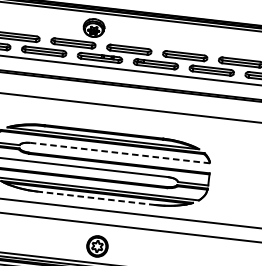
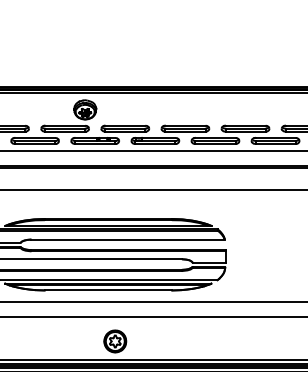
line: (120, 153) -> (128, 239), dashed -> solid
line: (96, 198) -> (108, 290), dashed -> solid

